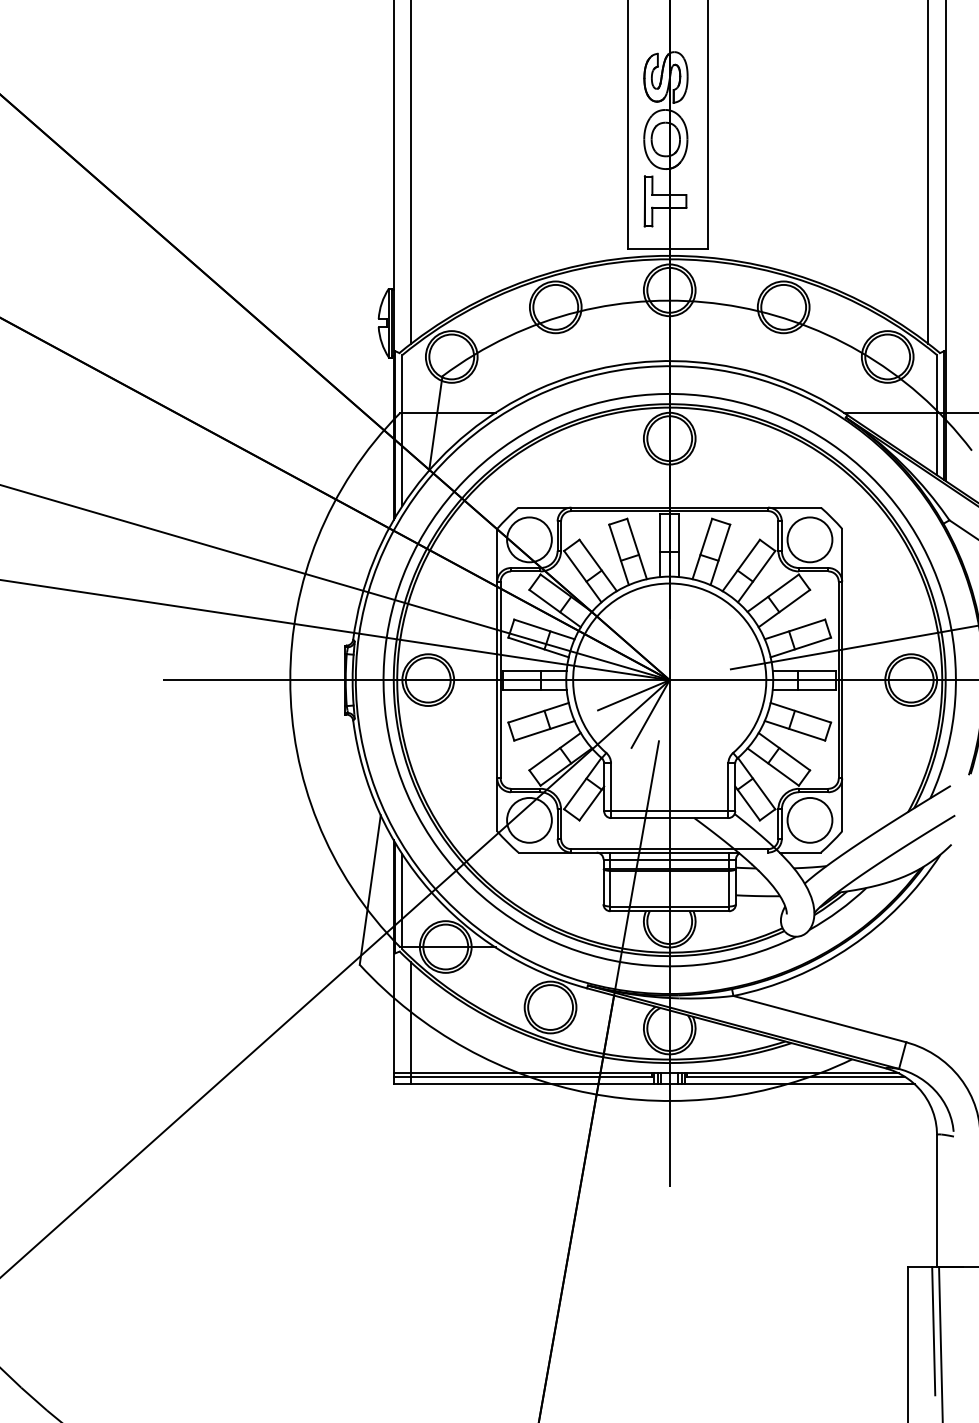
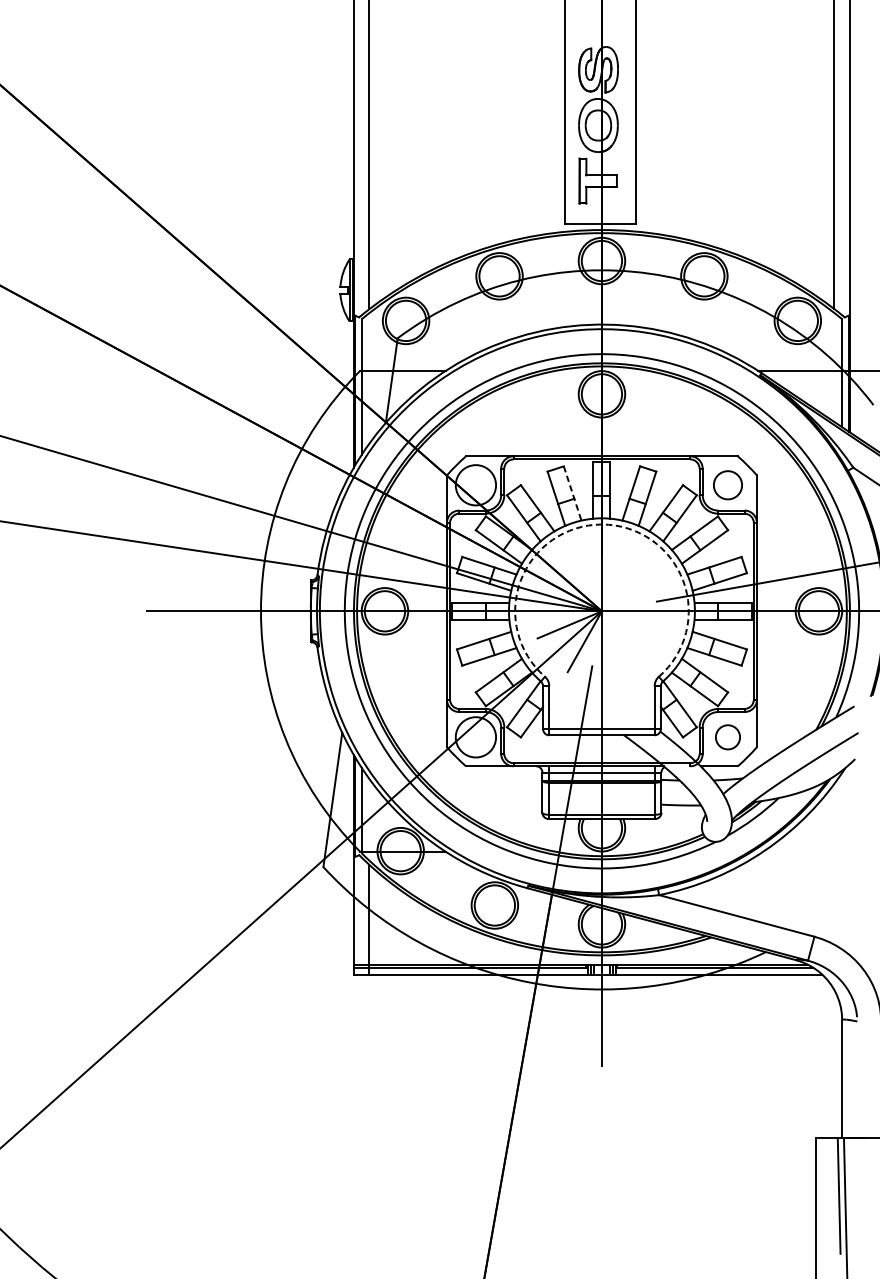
circle: (809, 539) -> (727, 484), size x0.7
line: (637, 549) -> (572, 493), solid -> dashed
arc: (669, 583) -> (601, 524), solid -> dashed
circle: (809, 819) -> (727, 736), size x0.6

